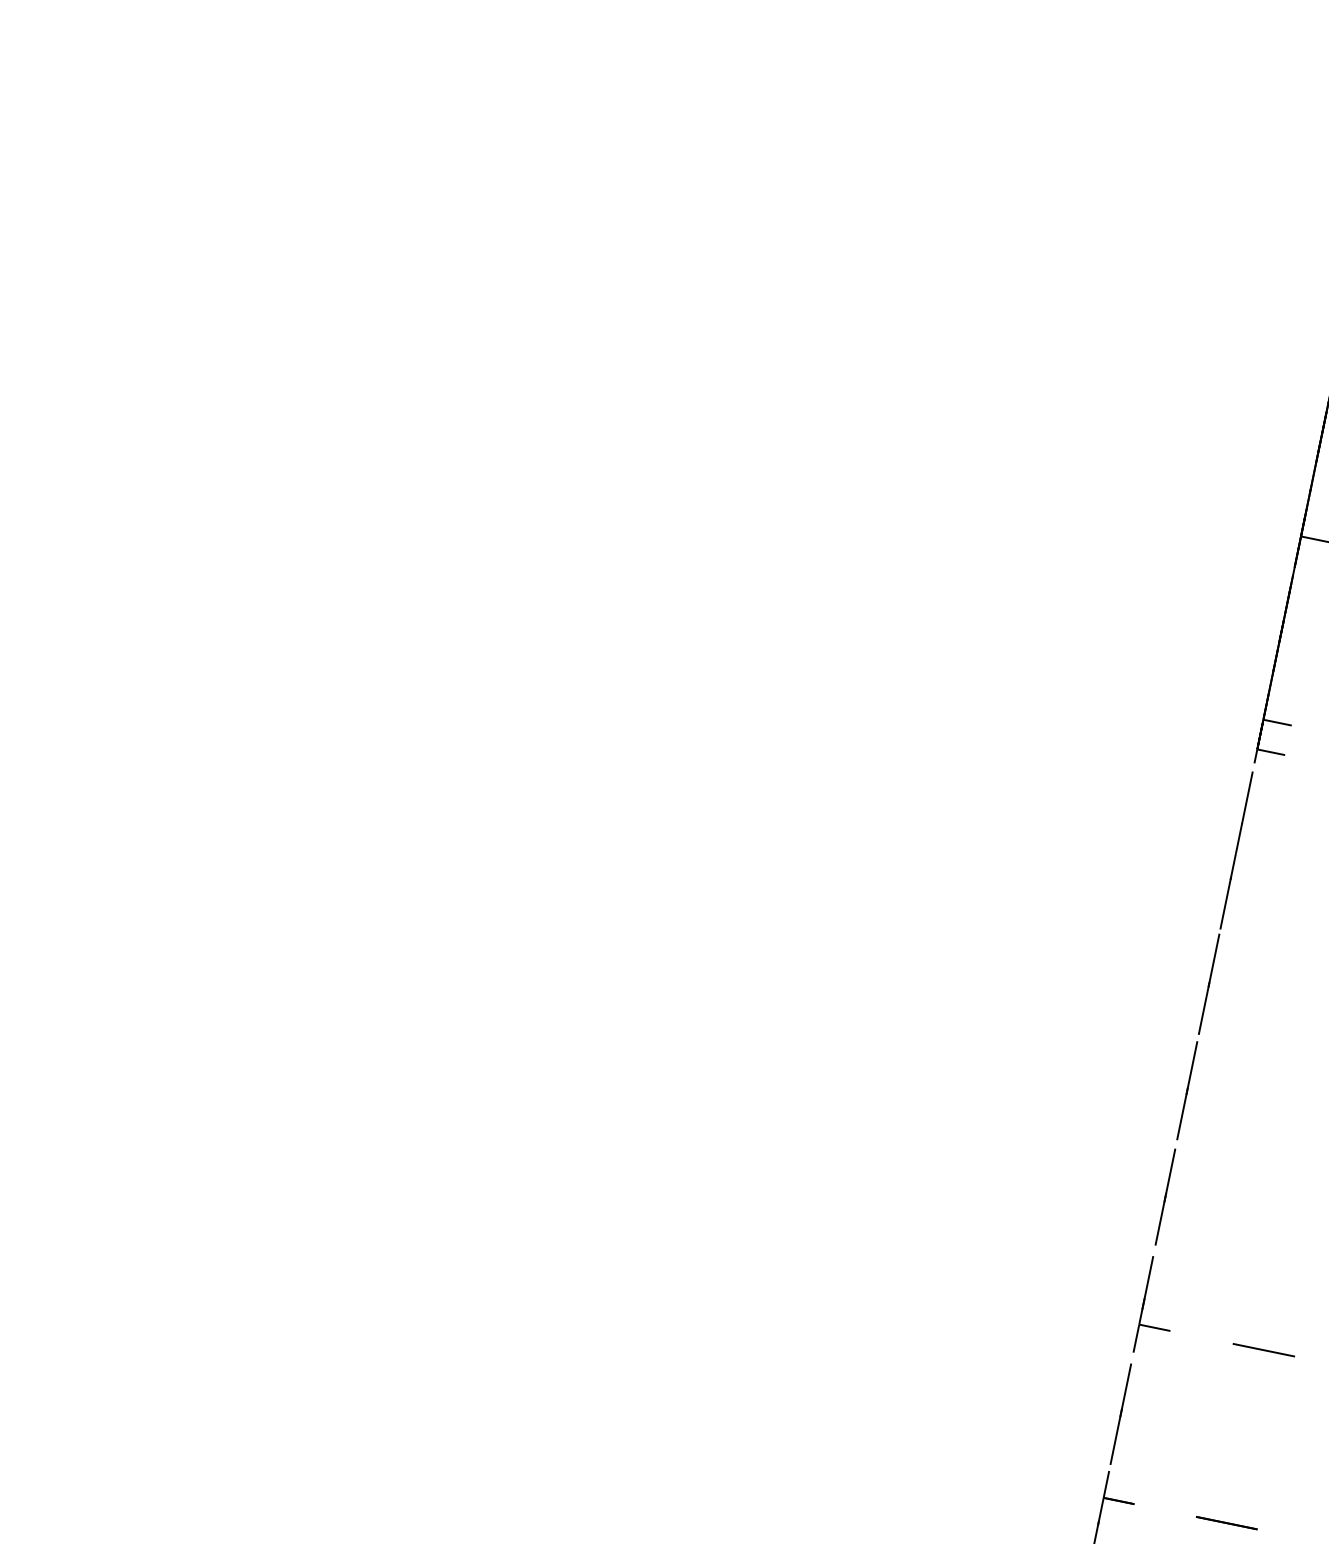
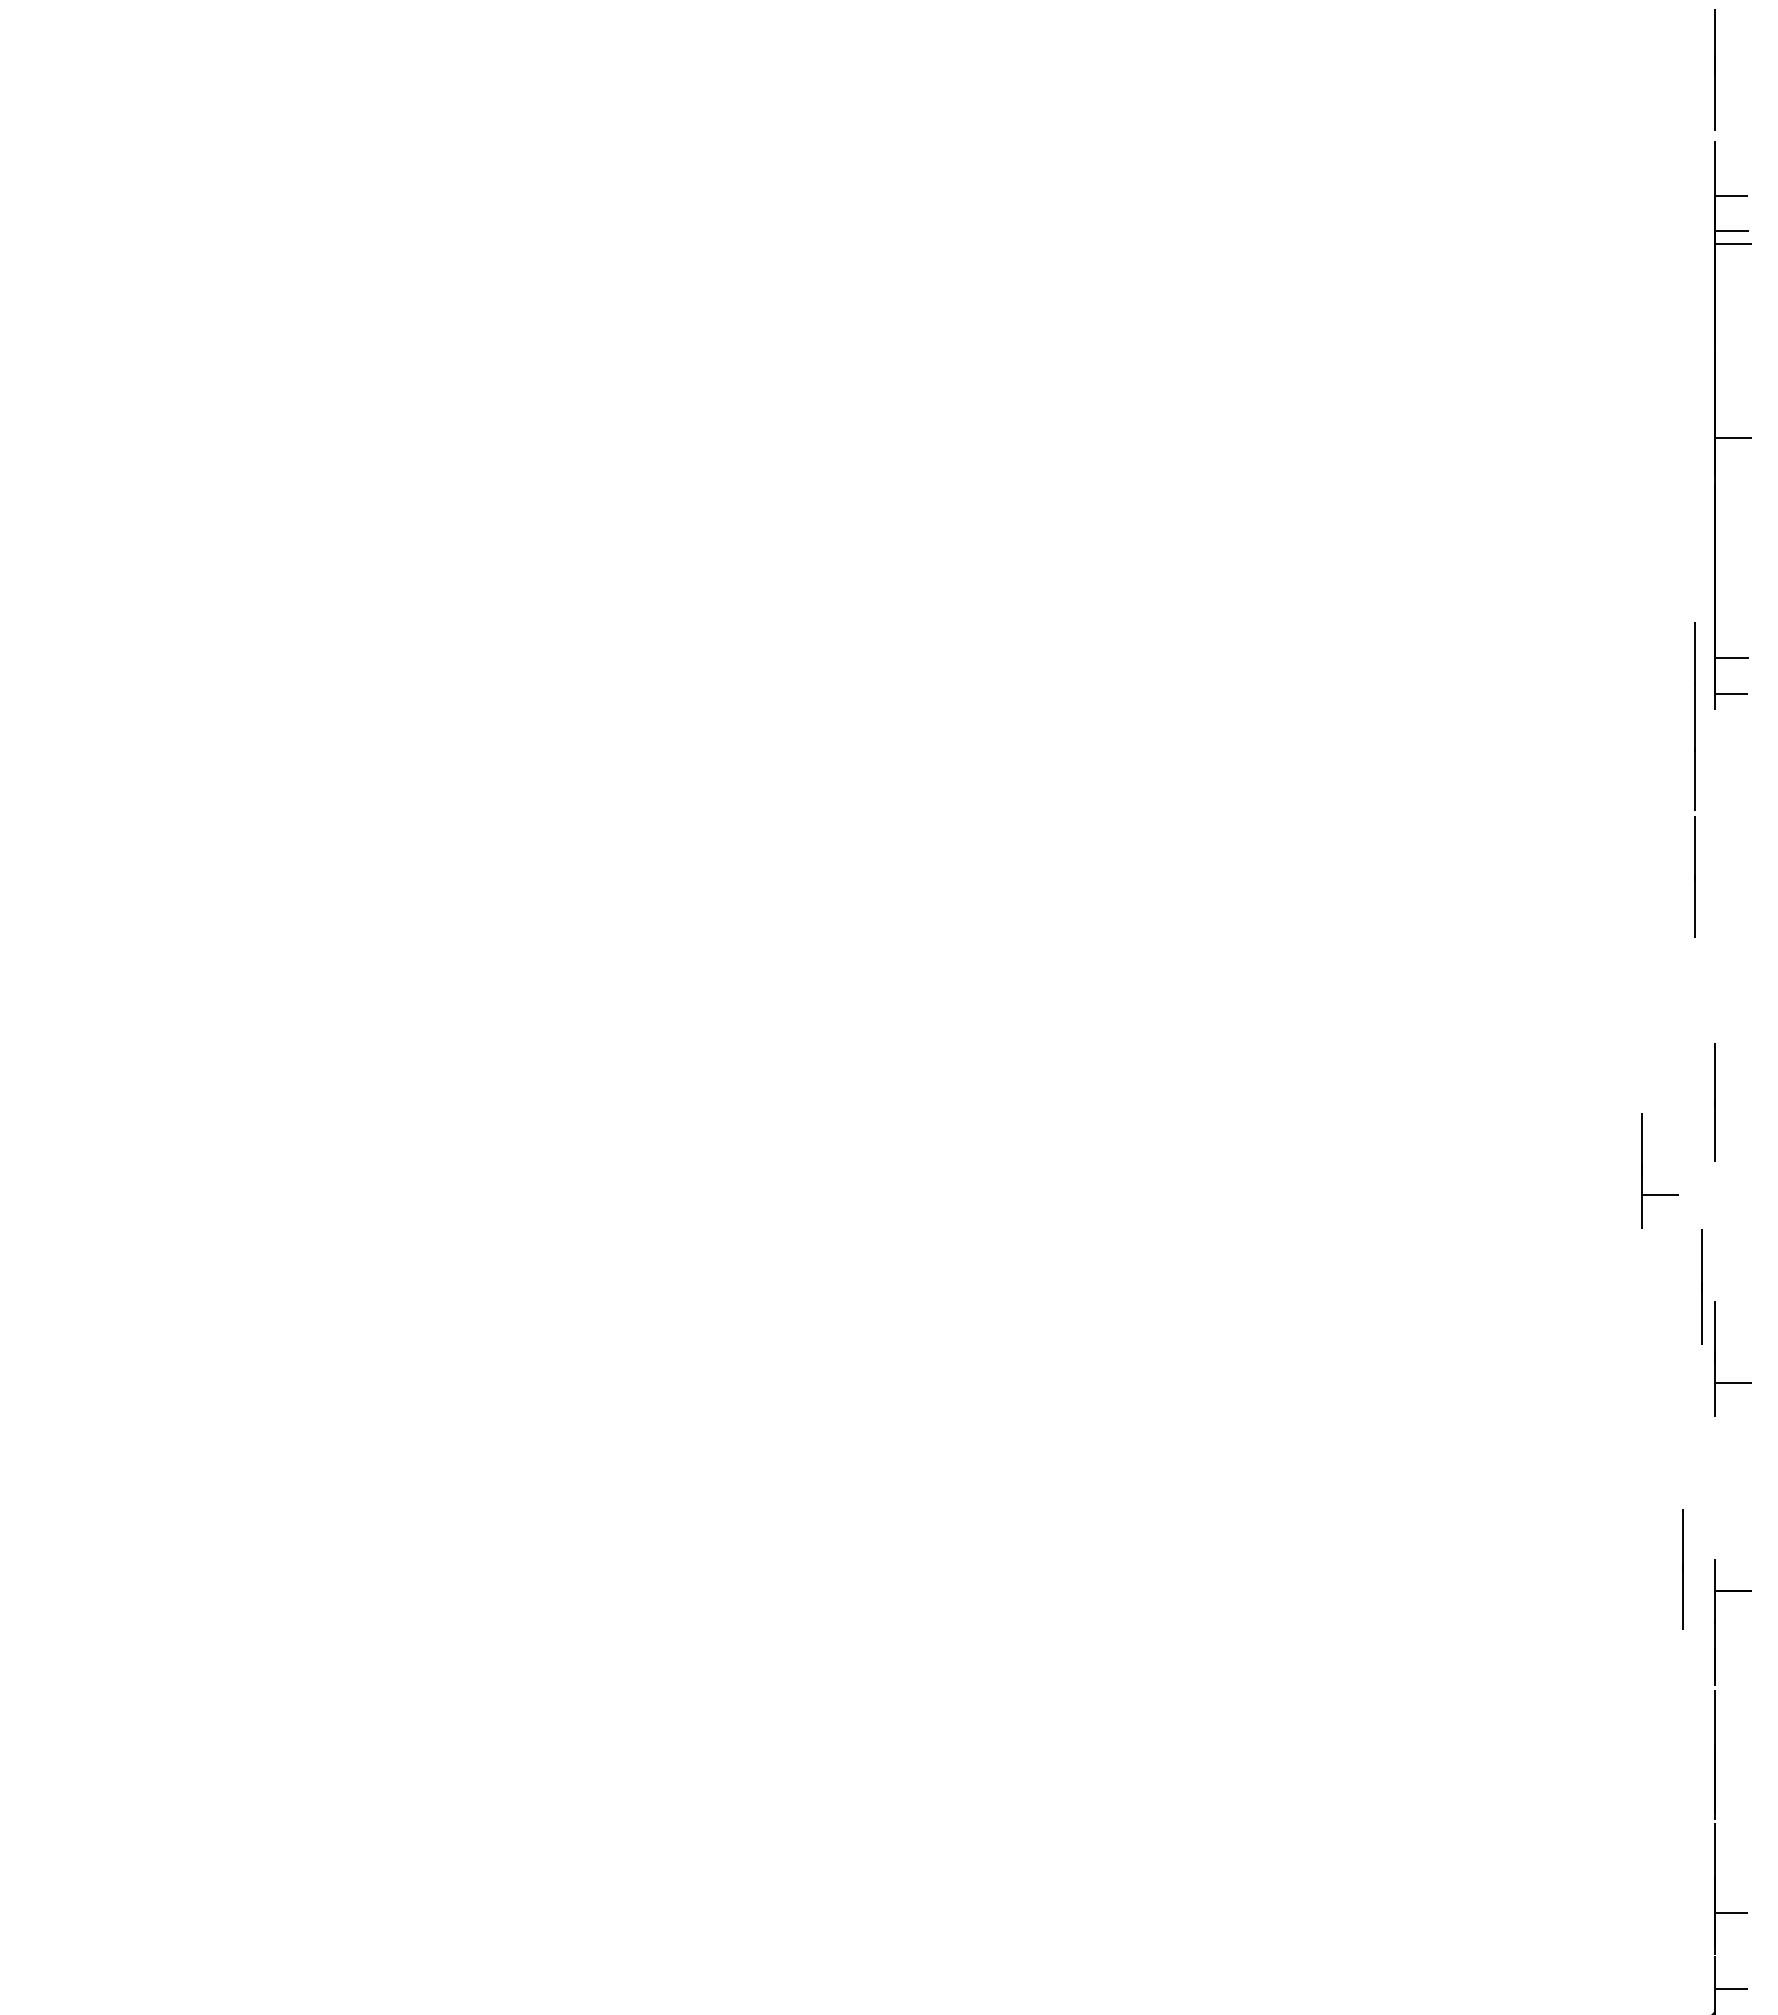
line: (1225, 902) -> (1694, 779), moved
part: (1115, 1134) -> (1642, 1170), added
line: (1165, 1196) -> (1701, 1286), moved
line: (1120, 1414) -> (1682, 1569), moved

